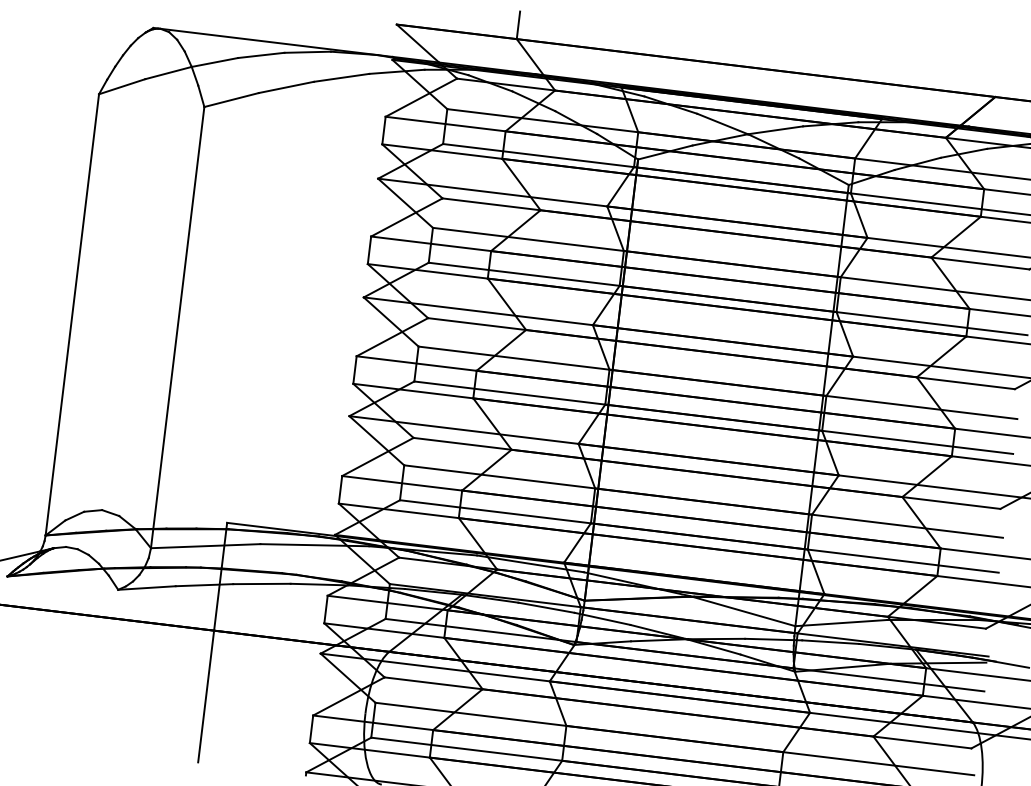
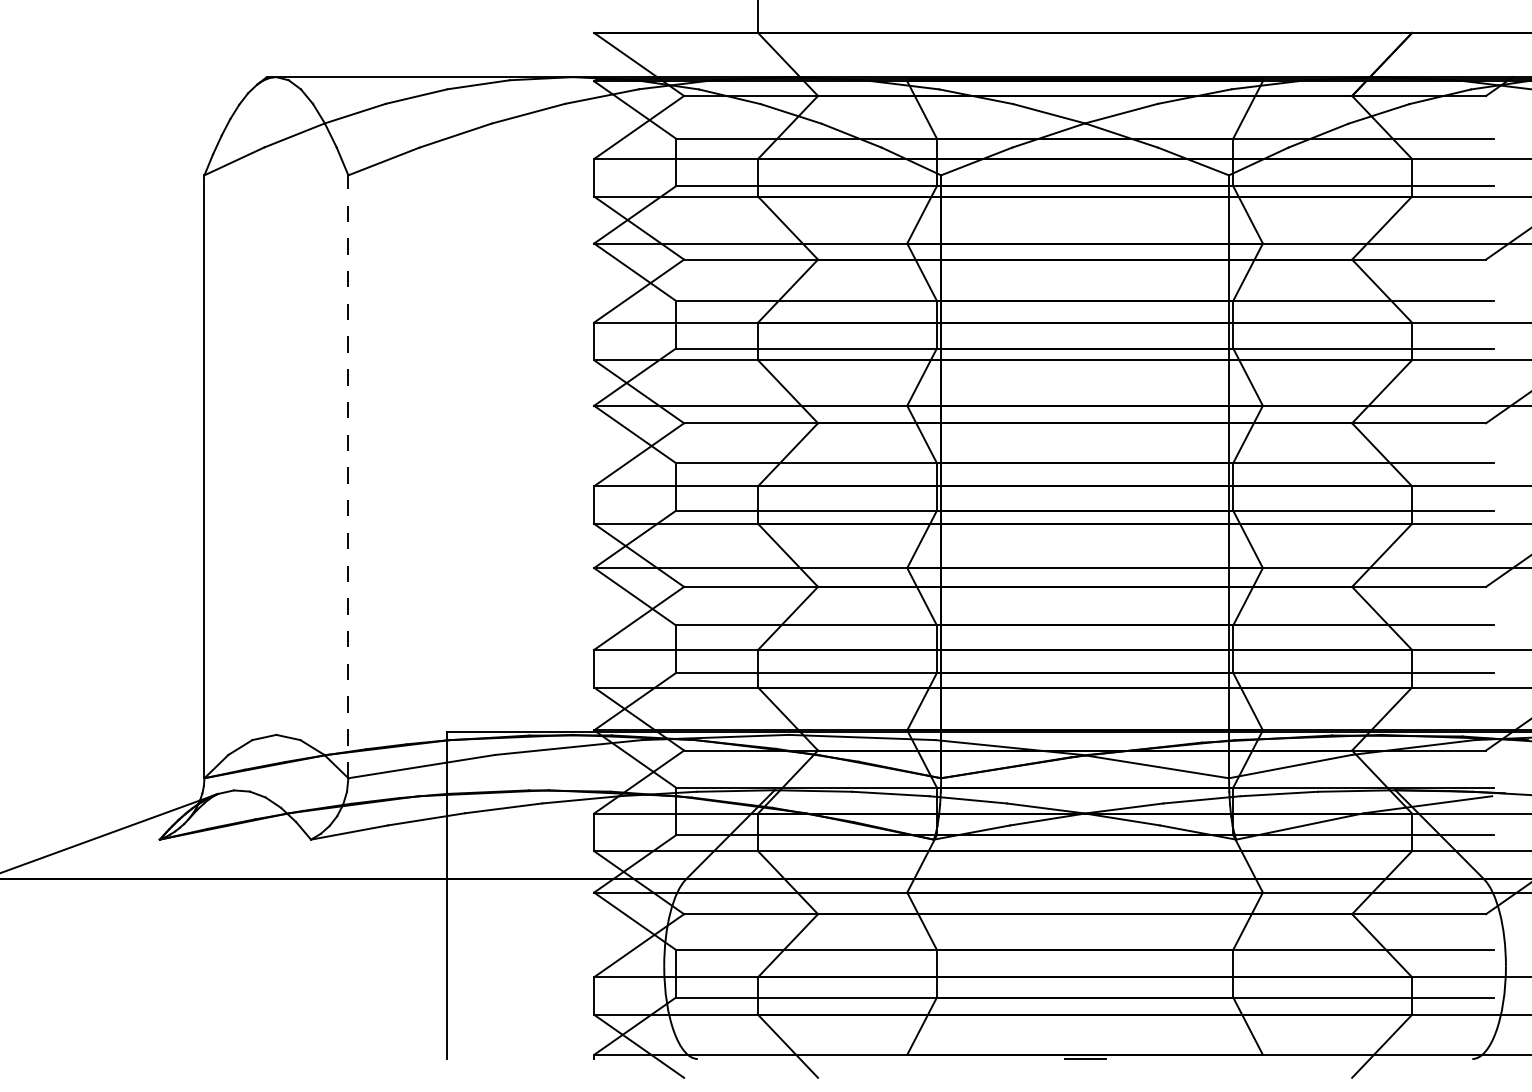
line: (177, 327) -> (348, 476), solid -> dashed

